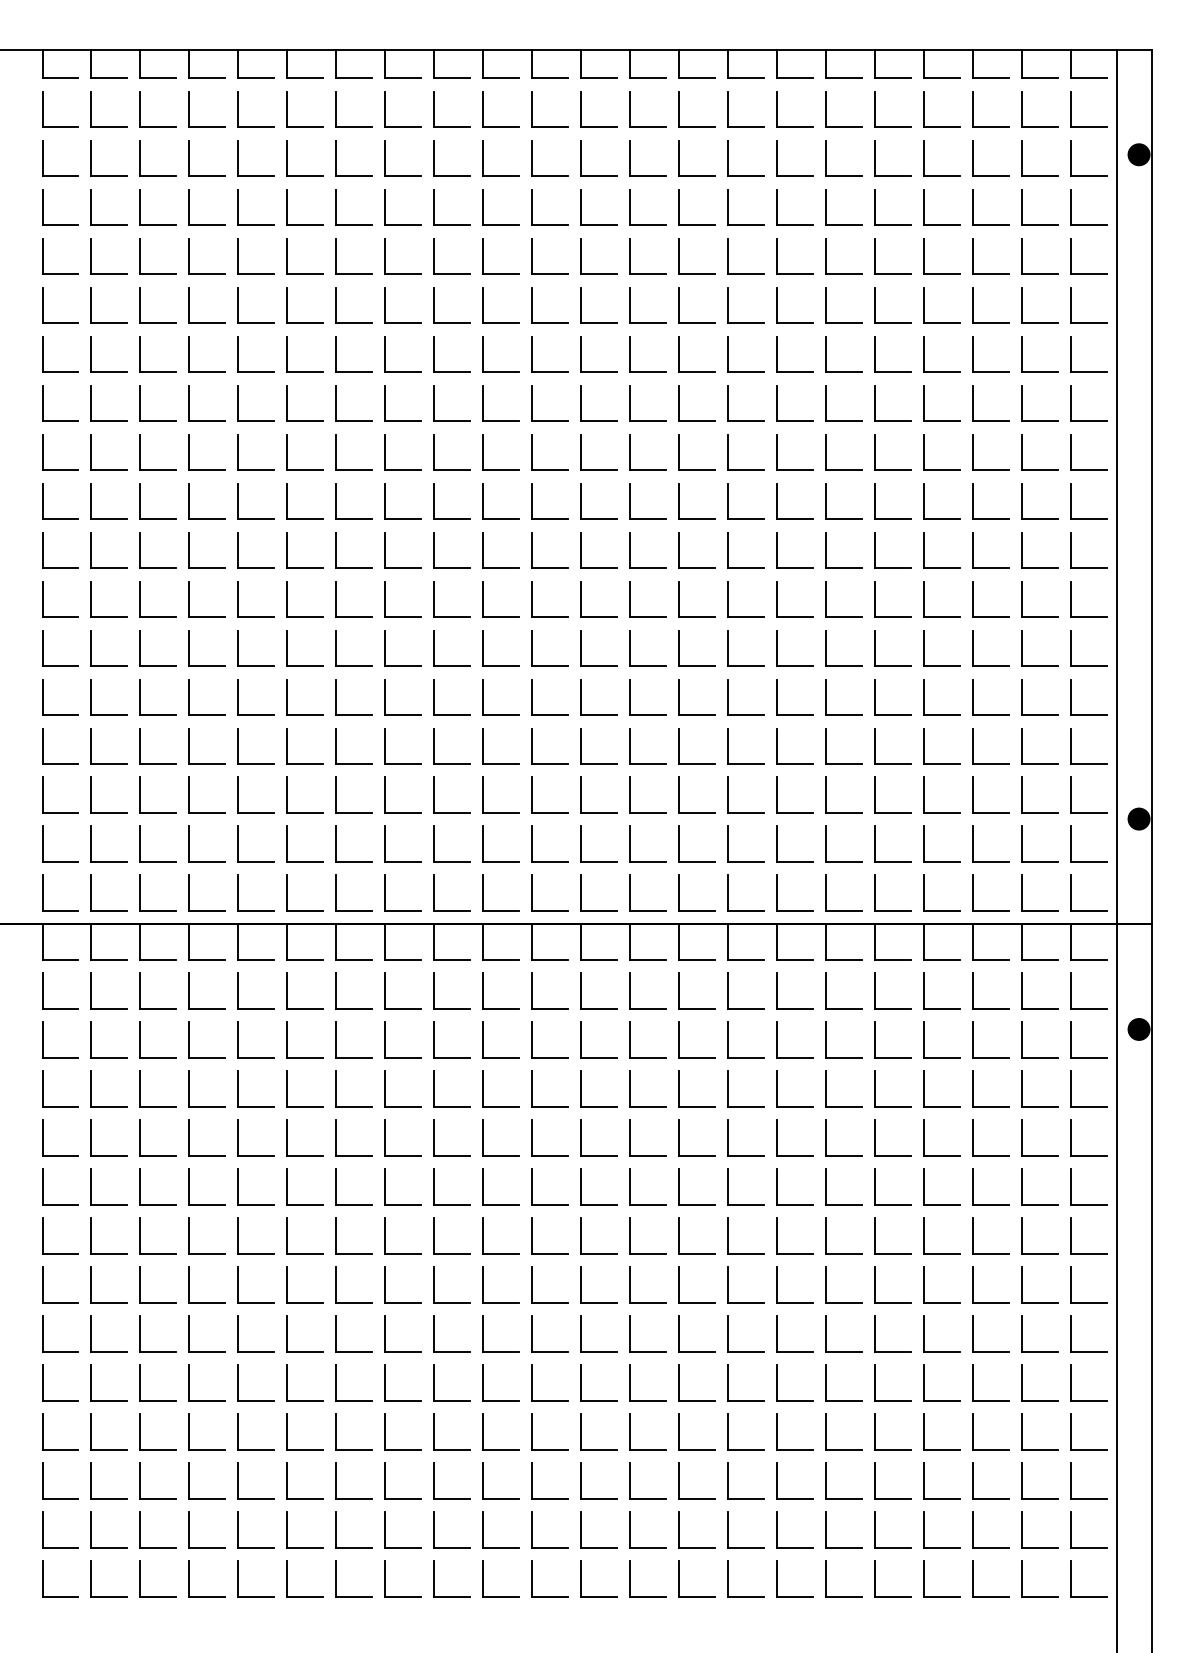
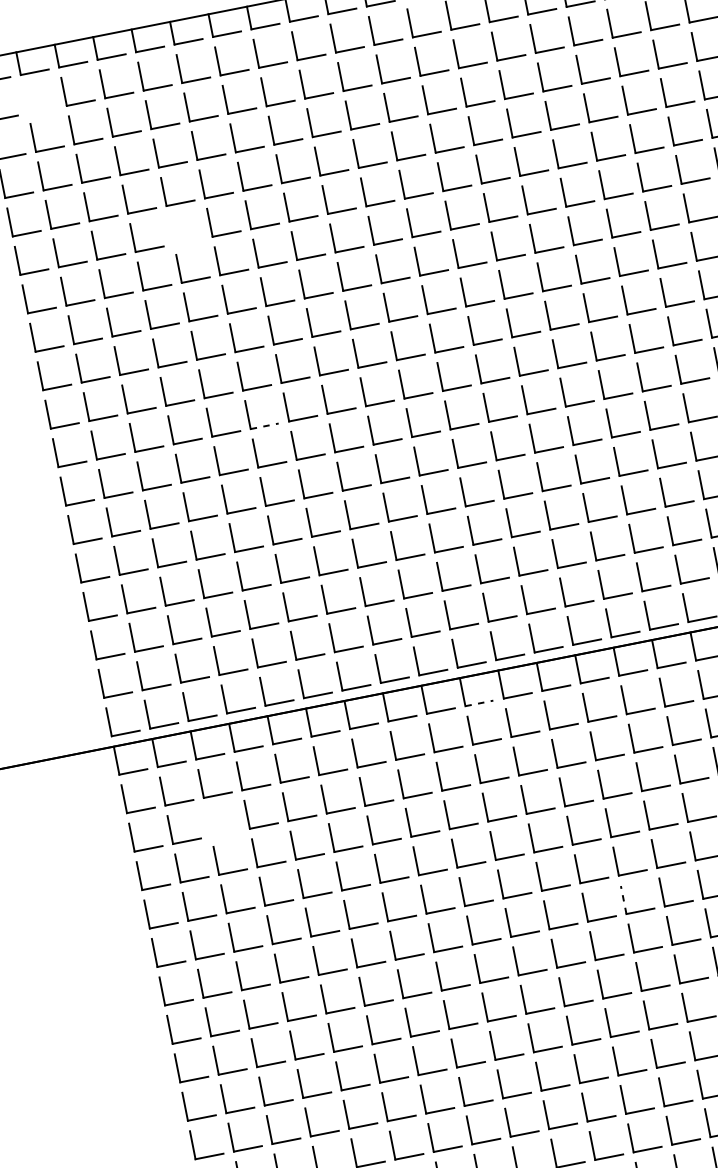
part: (91, 109) -> (25, 99), removed
part: (238, 305) -> (171, 230), removed
line: (305, 568) -> (265, 426), solid -> dashed
line: (501, 960) -> (479, 703), solid -> dashed
part: (140, 1039) -> (208, 821), removed
line: (630, 1236) -> (624, 900), solid -> dashed

